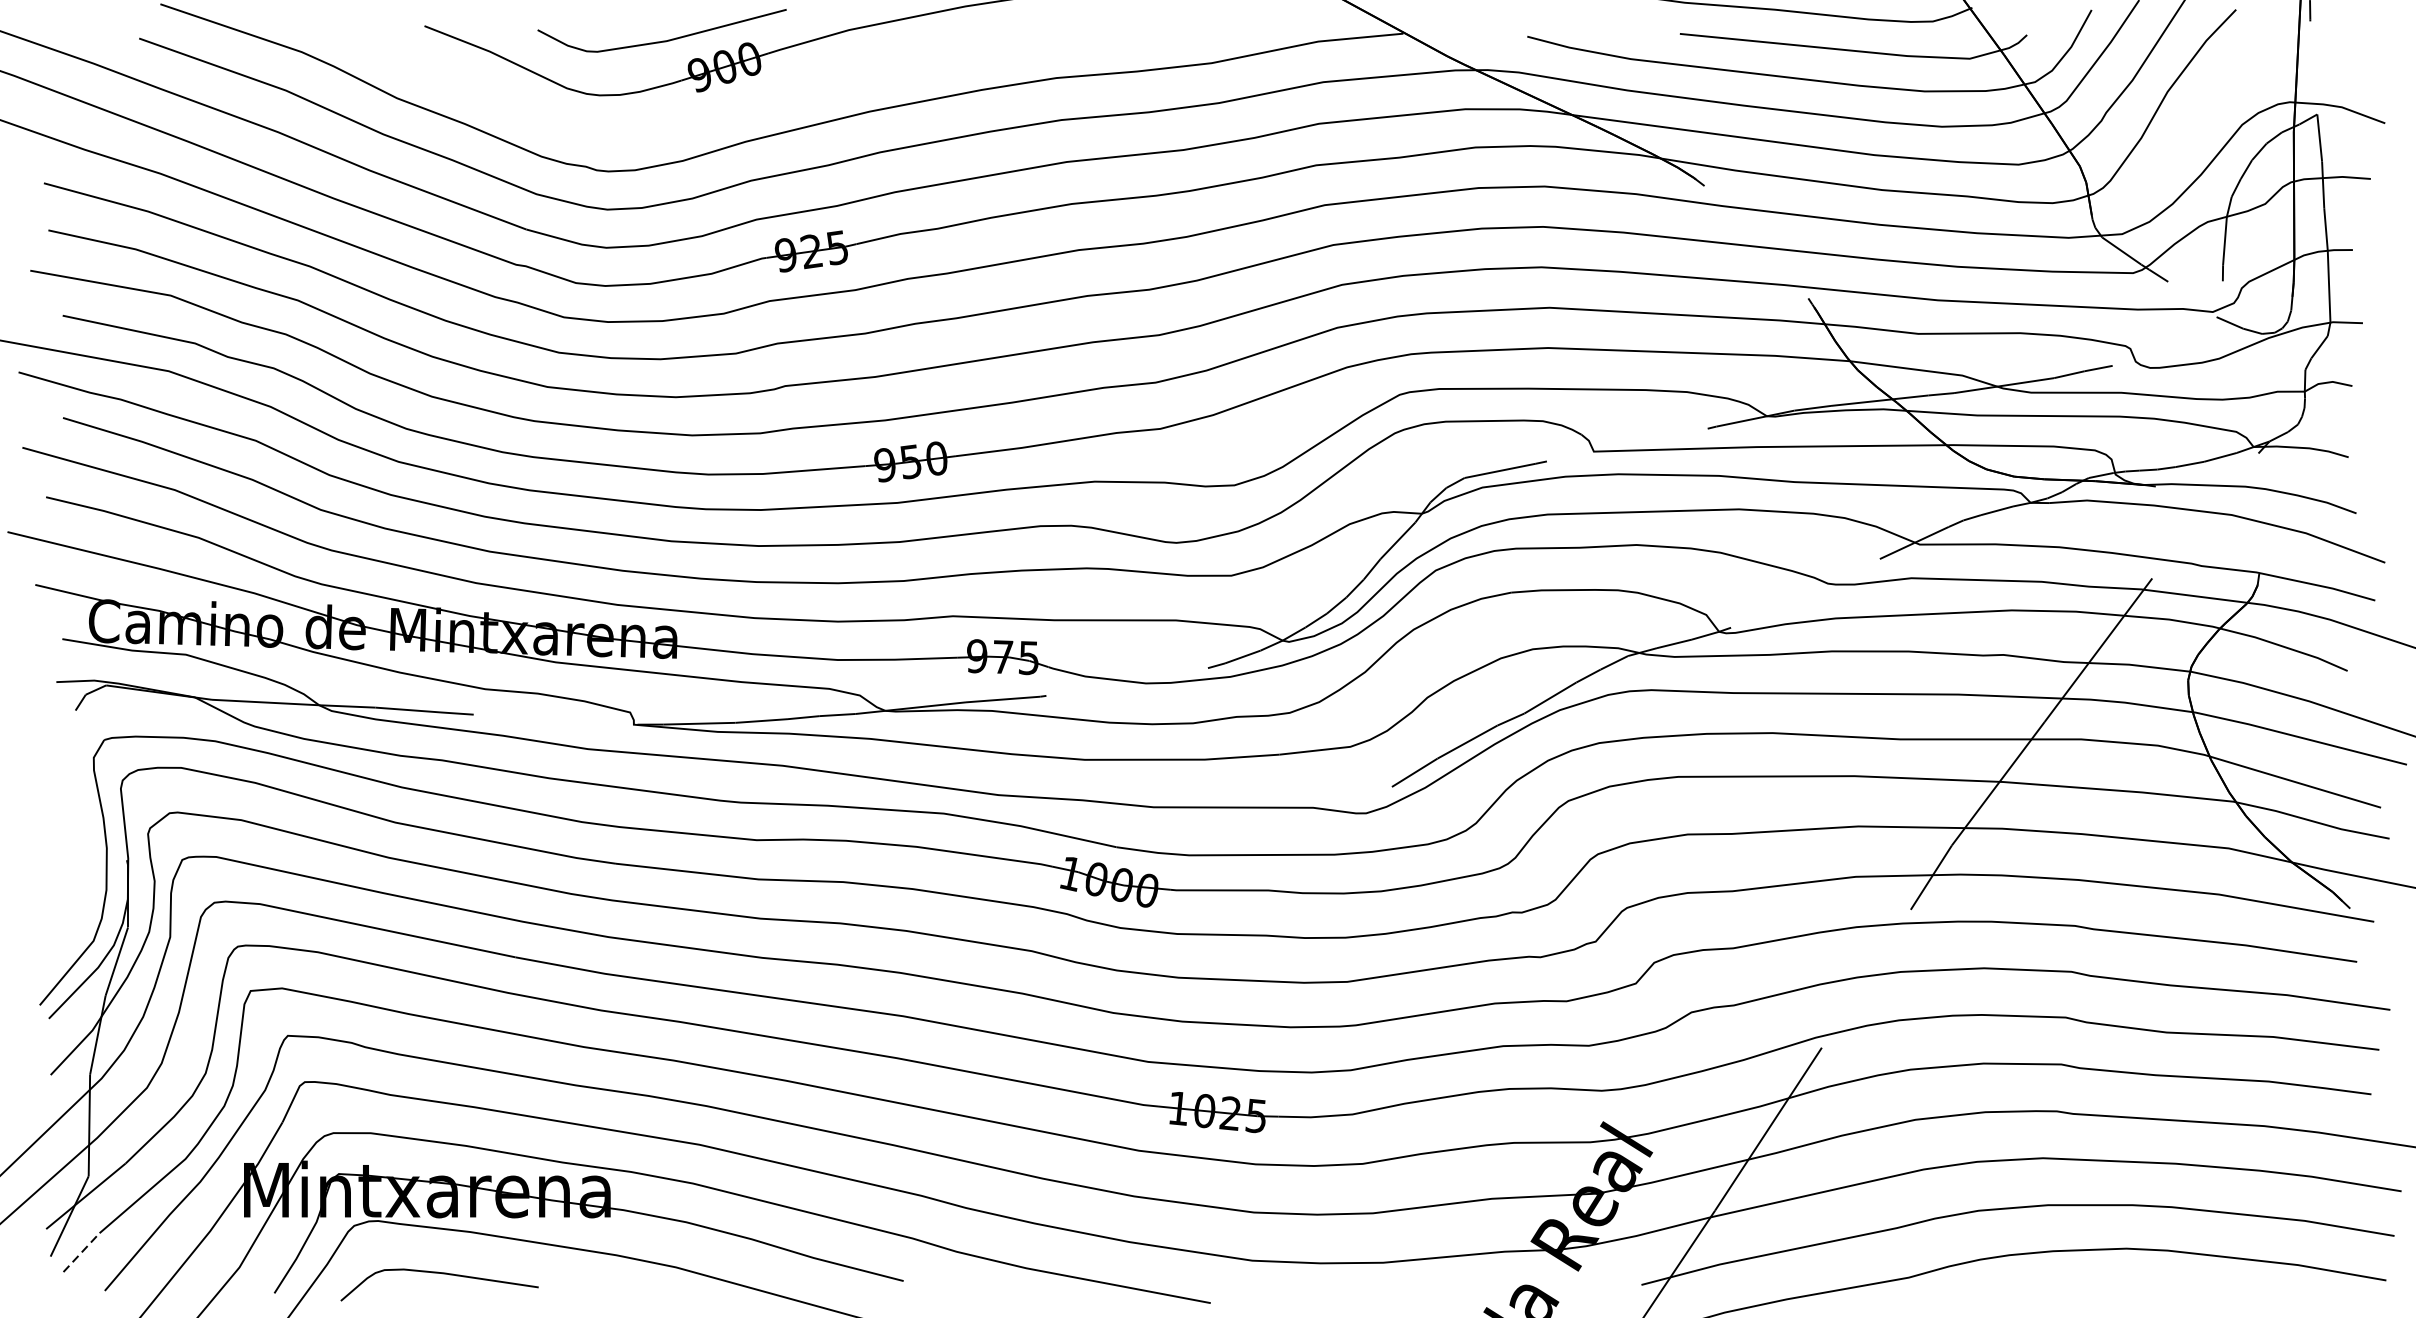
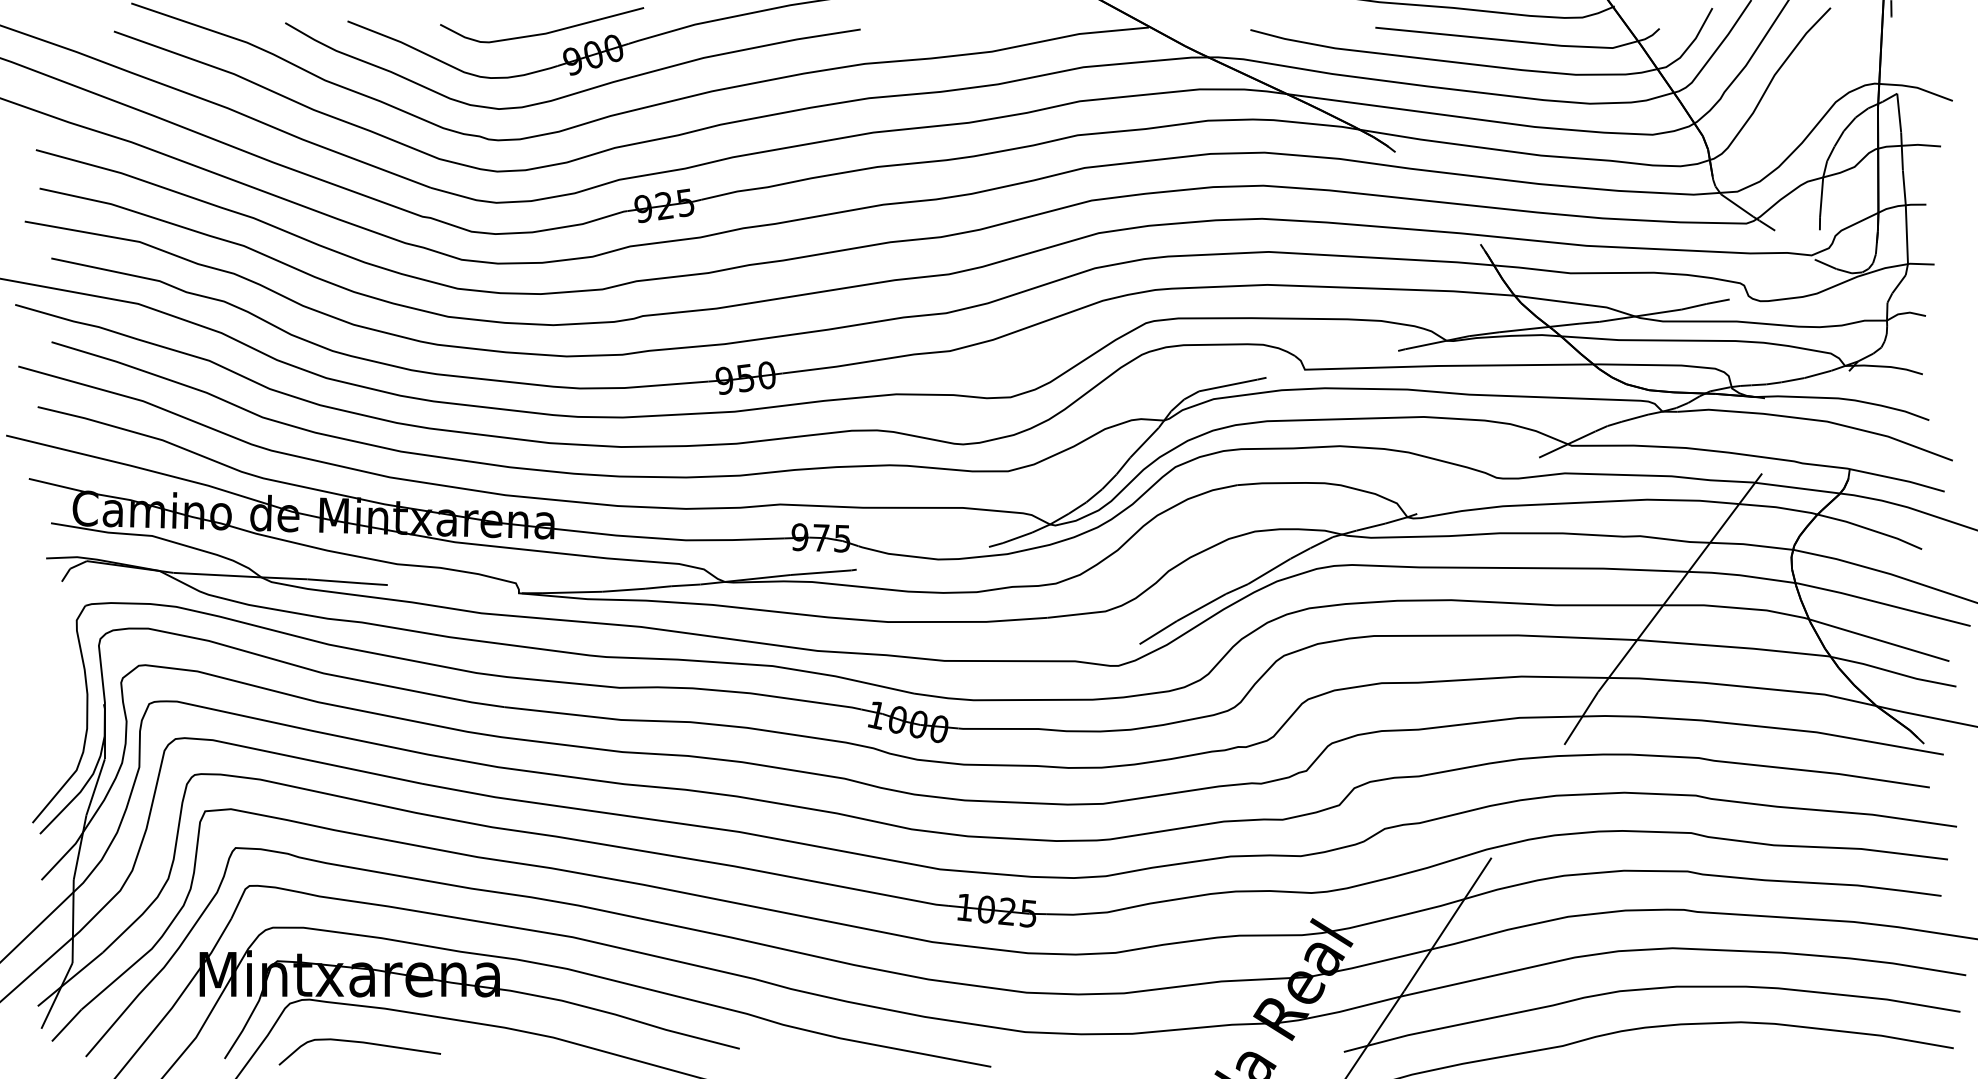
curve: (710, 110) -> (581, 90), added
line: (81, 1252) -> (66, 1025), dashed -> solid

